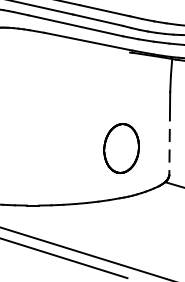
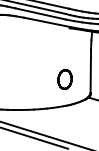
line: (169, 141) -> (90, 75), dashed -> solid
part: (120, 148) -> (64, 79), size x0.71

